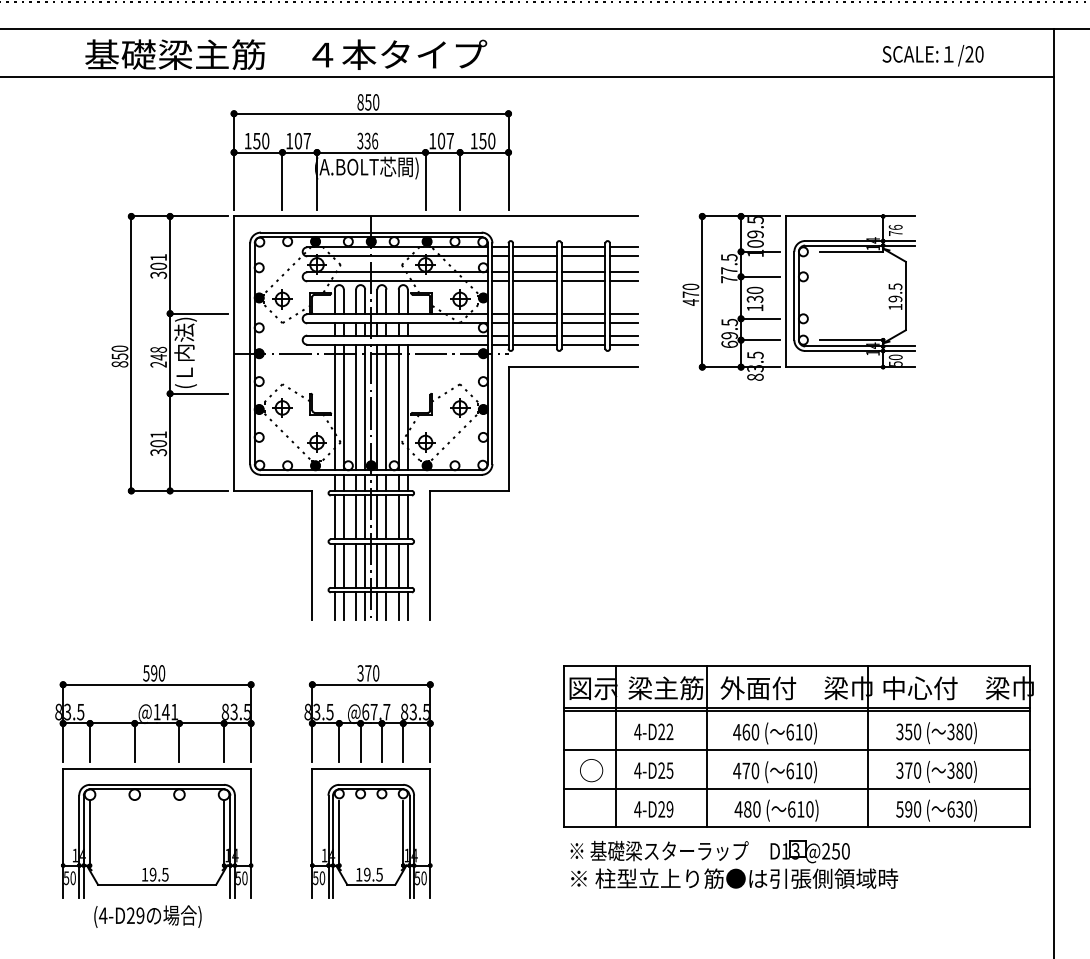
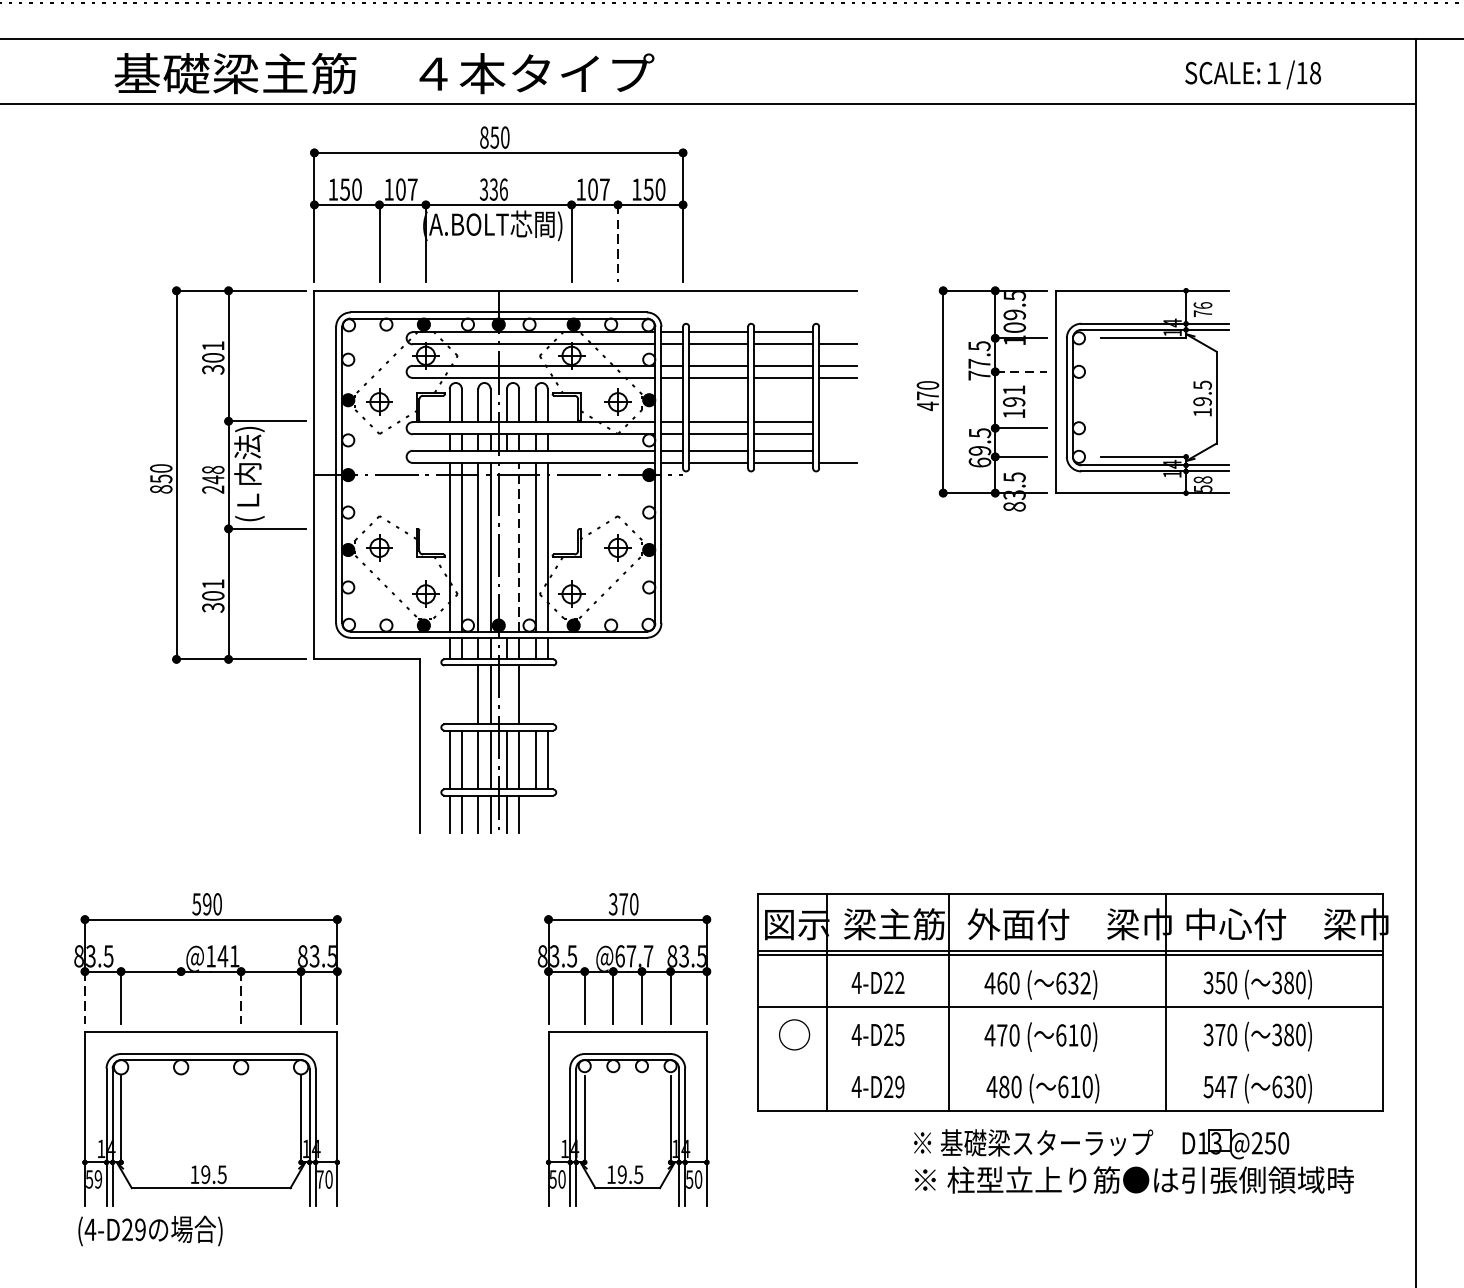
text: (974, 54) -> (1308, 73), /20 -> /18
line: (460, 181) -> (618, 243), solid -> dashed
line: (623, 247) -> (837, 332), removed
line: (760, 276) -> (1021, 371), solid -> dashed
text: (754, 294) -> (1013, 395), 130 -> 191
line: (623, 314) -> (837, 422), removed
line: (623, 323) -> (837, 434), removed
line: (623, 335) -> (837, 450), removed
text: (896, 357) -> (1203, 480), 50 -> 58
line: (377, 407) -> (507, 547), removed
line: (386, 407) -> (519, 547), solid -> dashed
part: (509, 491) -> (684, 660), removed
line: (334, 517) -> (449, 695), removed
line: (343, 517) -> (461, 695), removed
line: (377, 517) -> (507, 695), removed
line: (398, 517) -> (535, 695), removed
line: (407, 517) -> (547, 695), removed
line: (398, 606) -> (535, 814), removed
line: (407, 606) -> (547, 814), removed
text: (803, 731) -> (1079, 982), 610) -> 632)
line: (134, 742) -> (180, 997), removed
line: (63, 743) -> (85, 998), solid -> dashed
line: (179, 743) -> (241, 998), solid -> dashed
part: (368, 781) -> (623, 1049), moved
line: (796, 788) -> (1069, 1058), removed
text: (912, 809) -> (1225, 1087), 590 -> 547
part: (734, 864) -> (1134, 1160), moved
text: (72, 878) -> (97, 1179), 50 -> 59
text: (238, 878) -> (320, 1179), 50 -> 70
text: (147, 916) -> (149, 1230), moved

